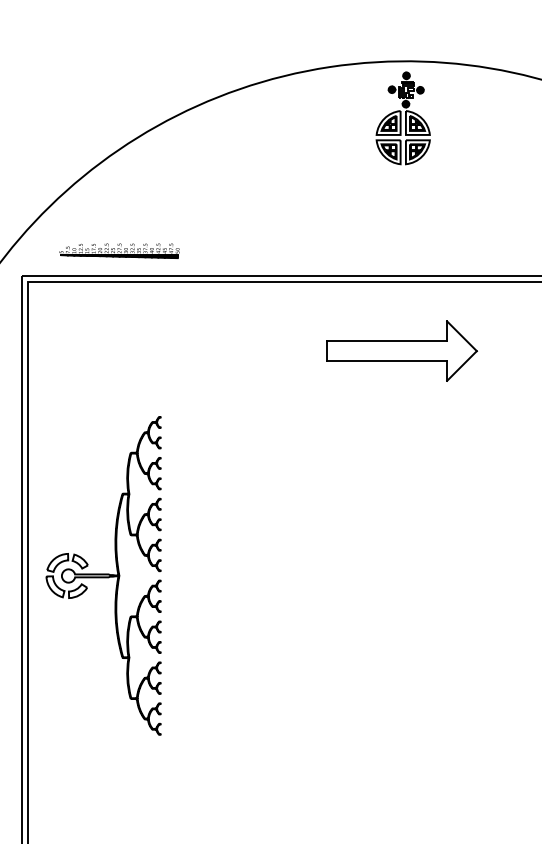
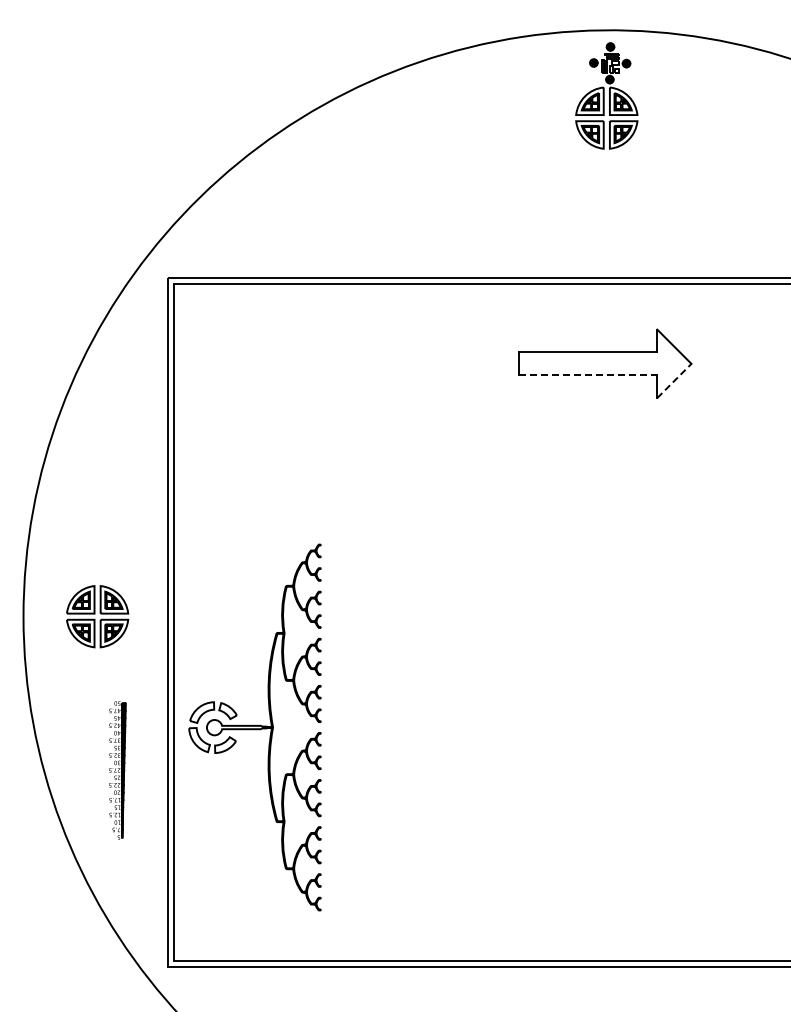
part: (119, 250) -> (280, 248), removed
line: (387, 361) -> (588, 375), solid -> dashed
line: (462, 365) -> (674, 380), solid -> dashed
part: (103, 575) -> (254, 727), moved

